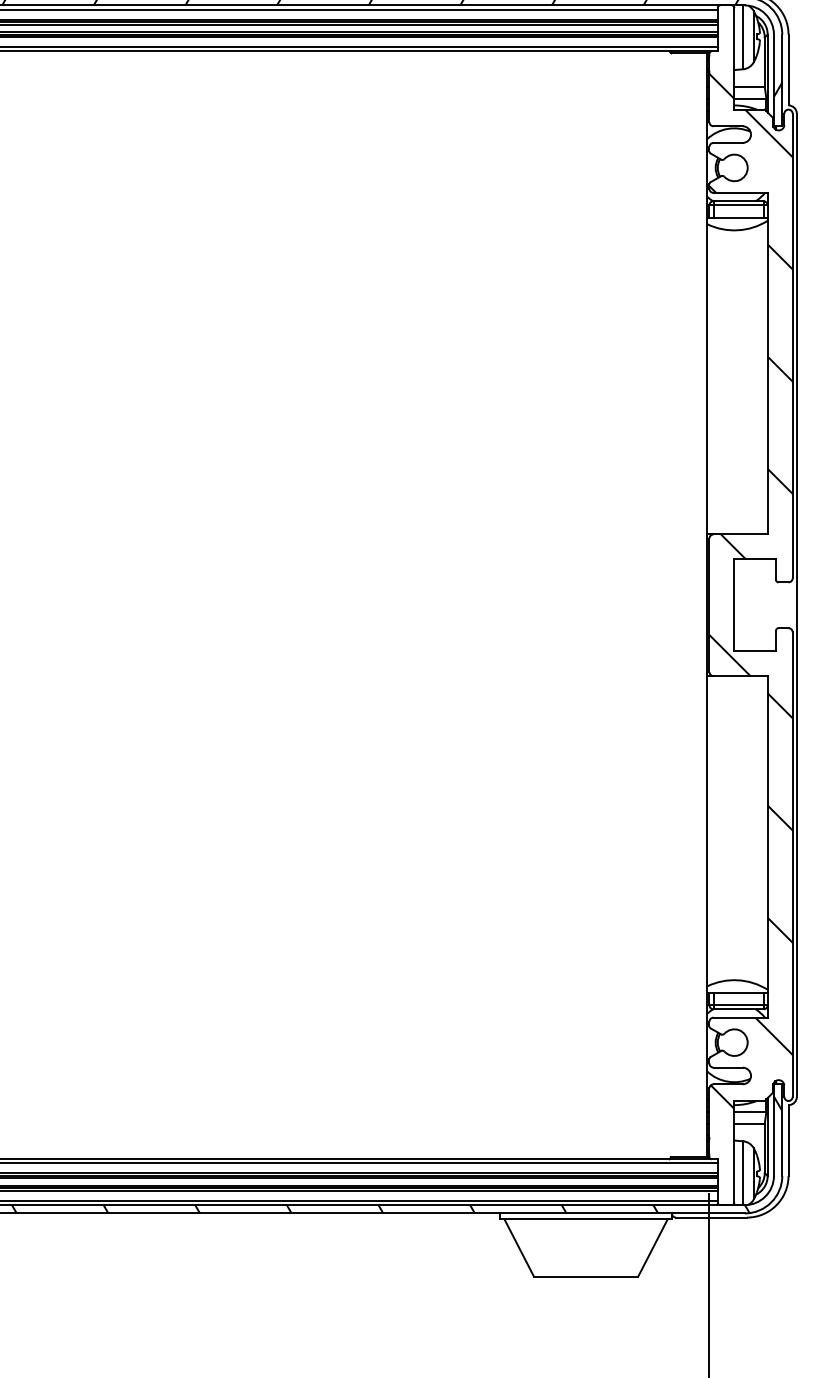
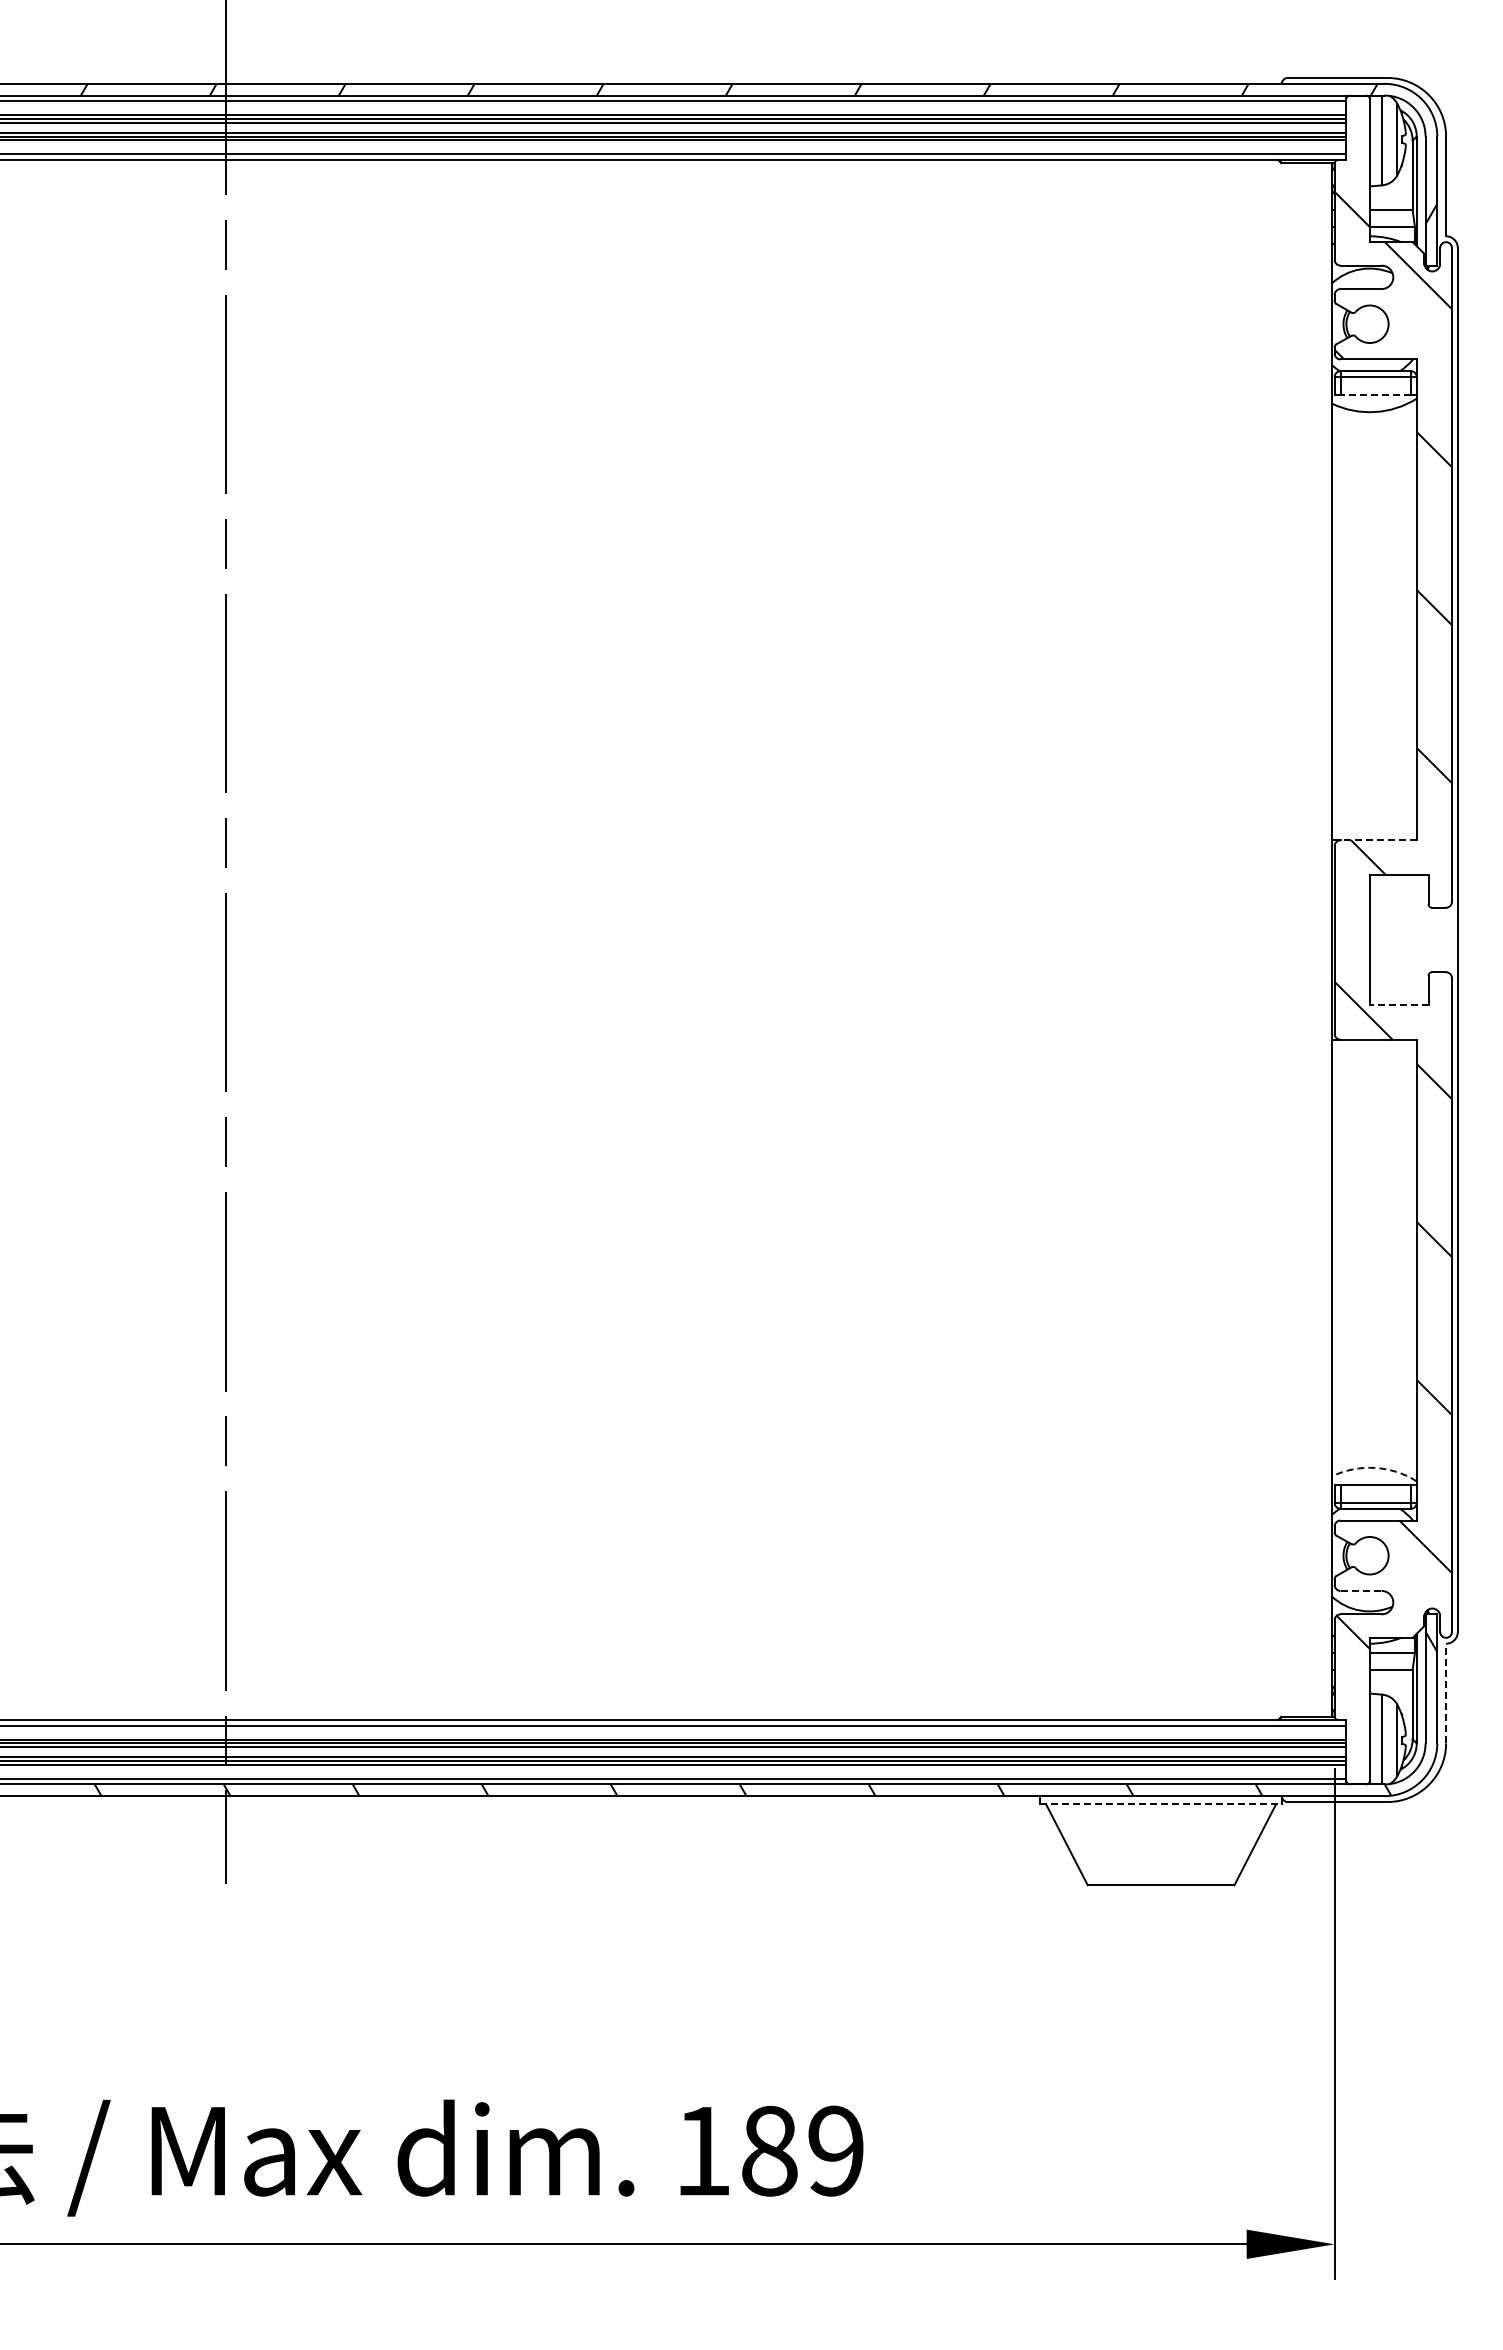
line: (738, 217) -> (1375, 394), solid -> dashed
line: (740, 534) -> (1378, 840), solid -> dashed
line: (754, 651) -> (1398, 1004), solid -> dashed
arc: (737, 979) -> (1374, 1467), solid -> dashed
line: (728, 1067) -> (1361, 1590), solid -> dashed
line: (788, 1140) -> (1446, 1693), solid -> dashed
line: (586, 1219) -> (1161, 1804), solid -> dashed

